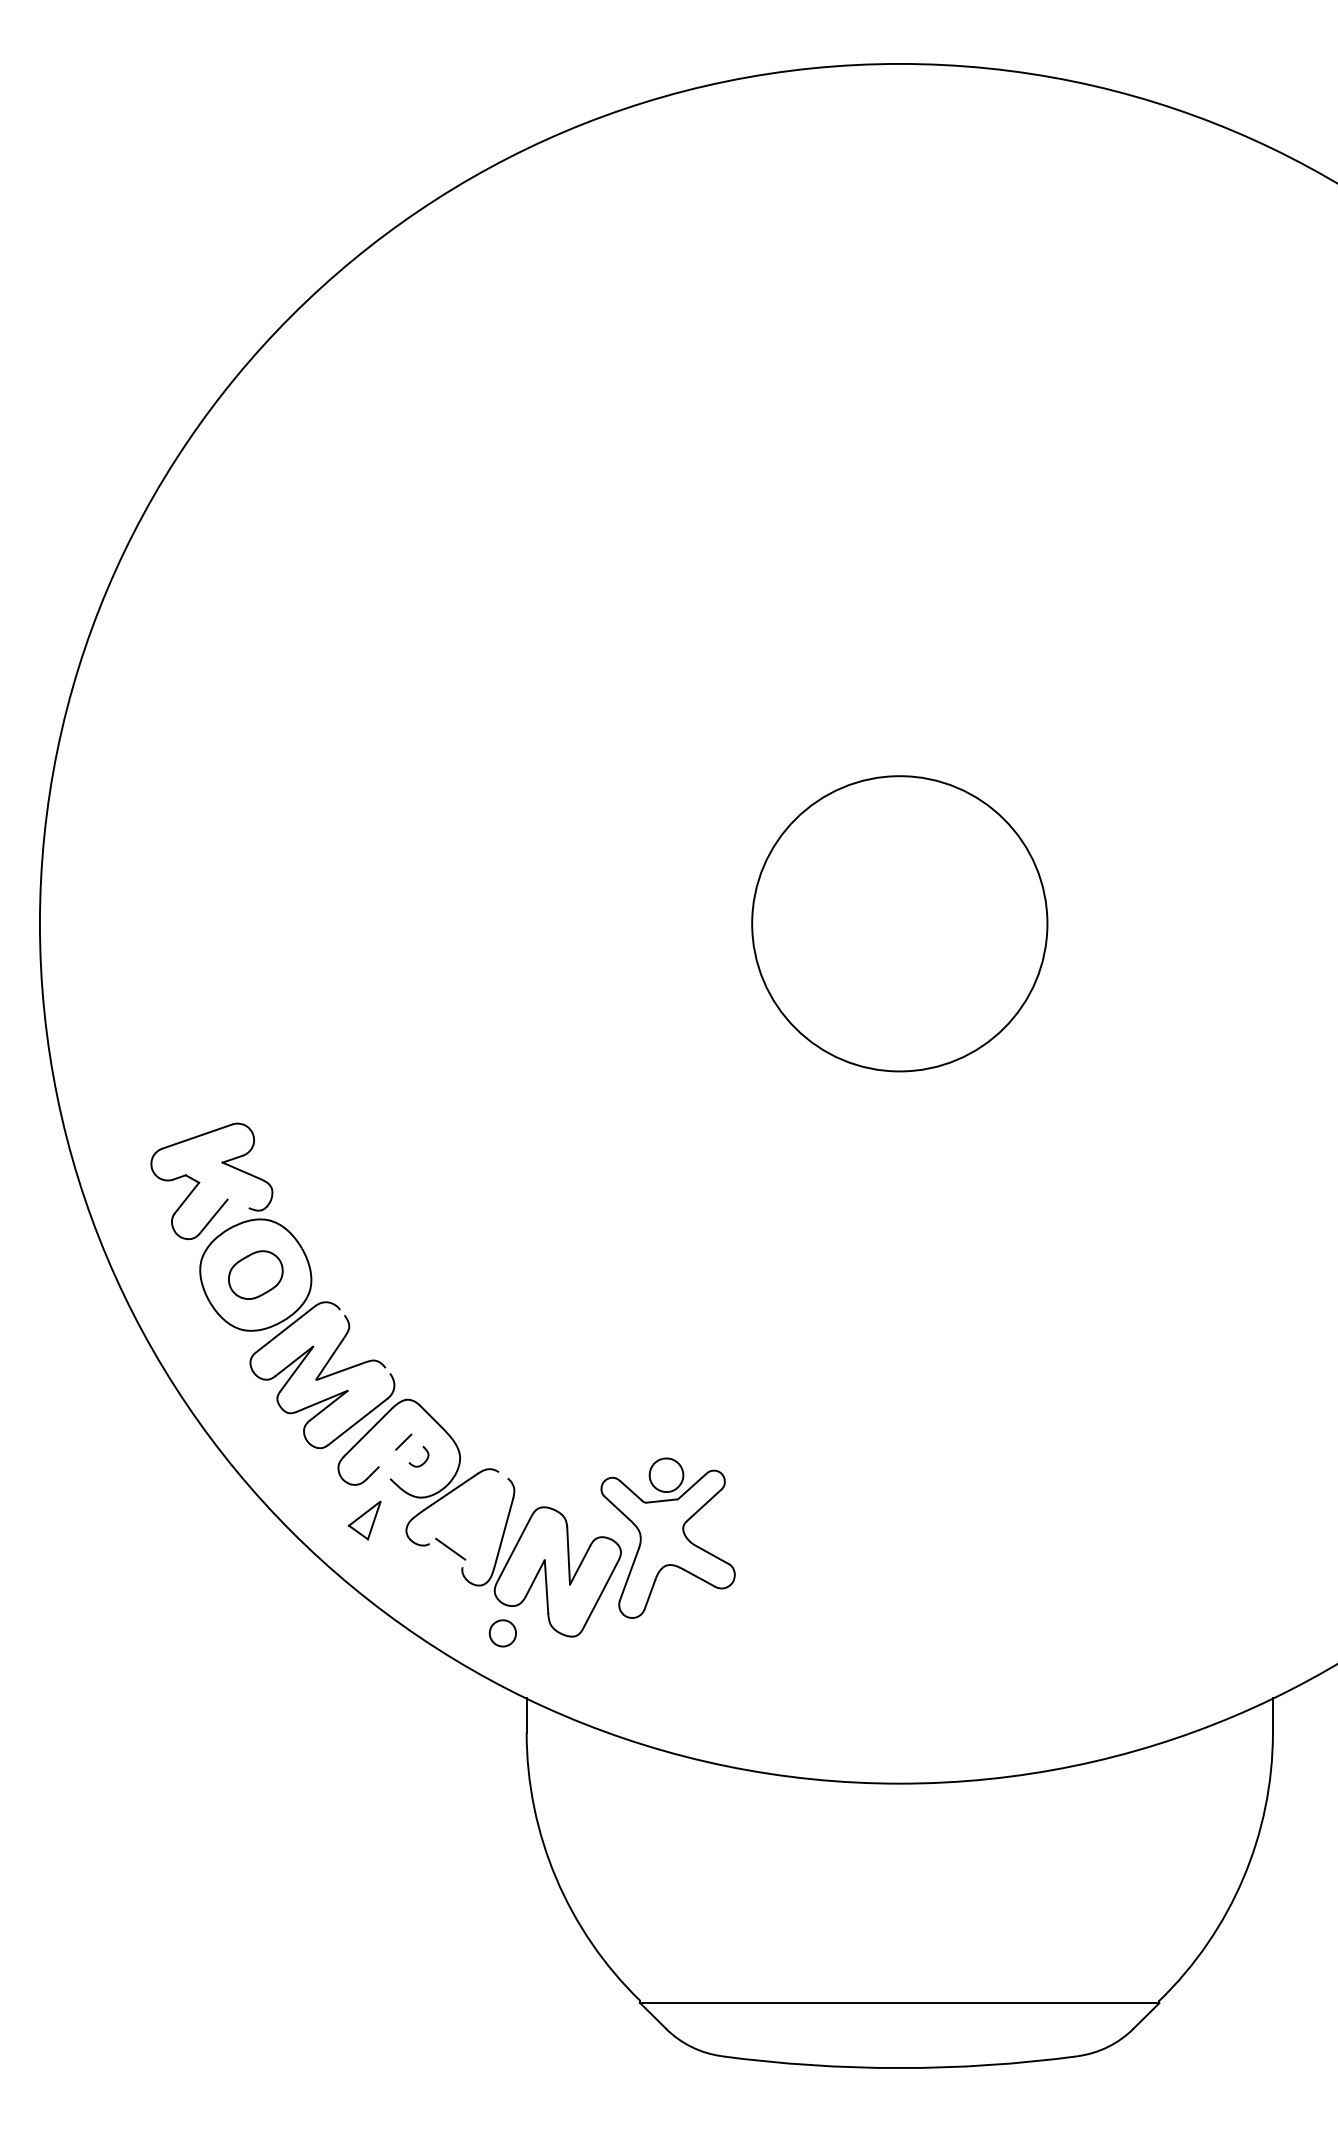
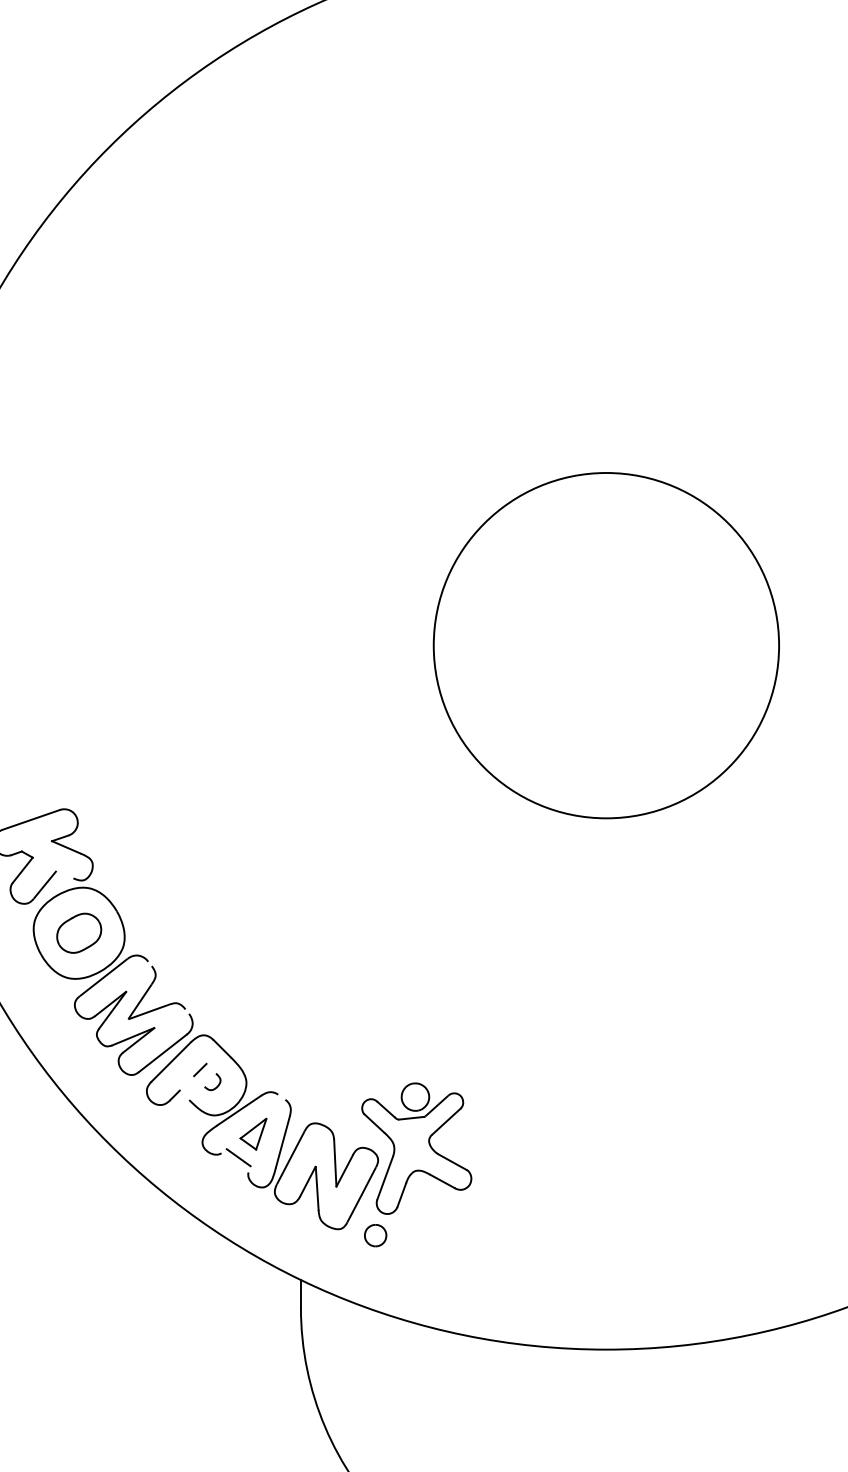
circle: (899, 923) -> (606, 645), size x1.43
part: (364, 1520) -> (253, 1134), moved
part: (502, 1633) -> (375, 1235), moved

